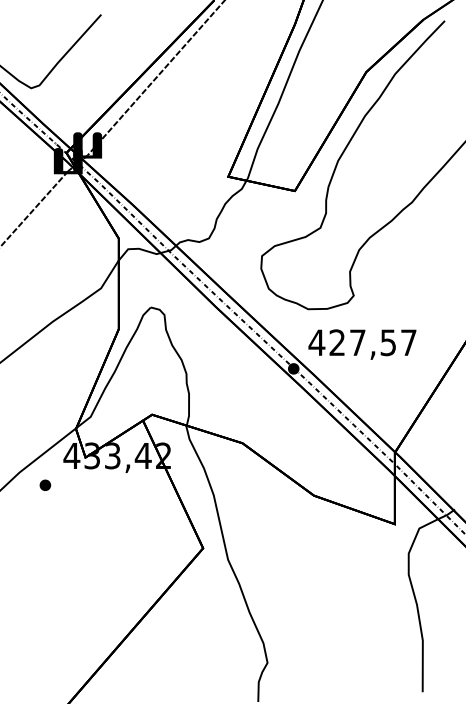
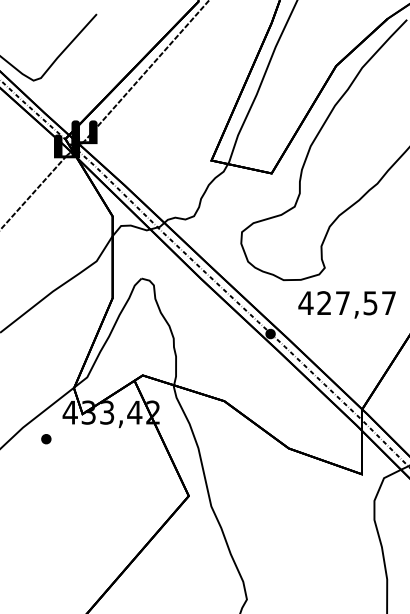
text: (362, 344) -> (347, 304), moved

